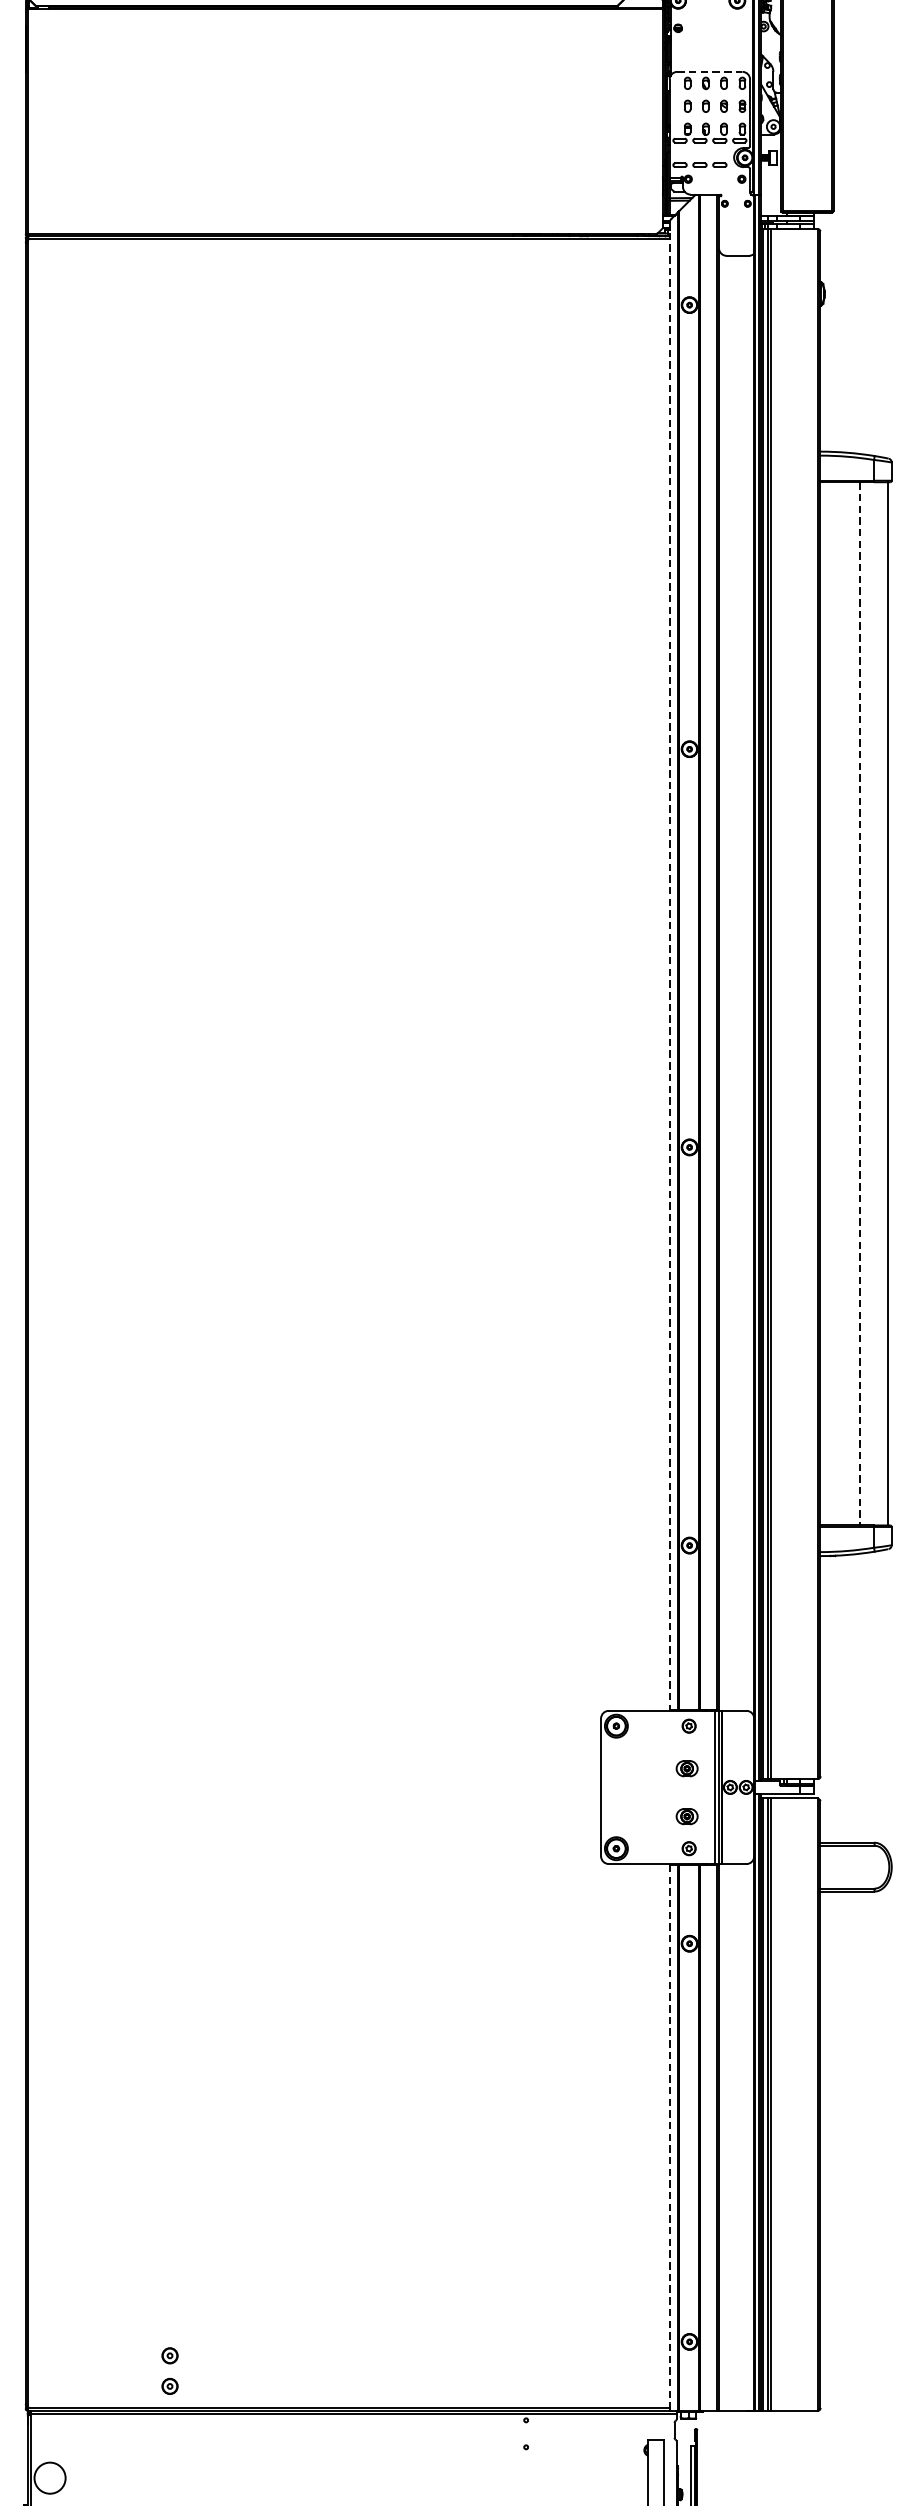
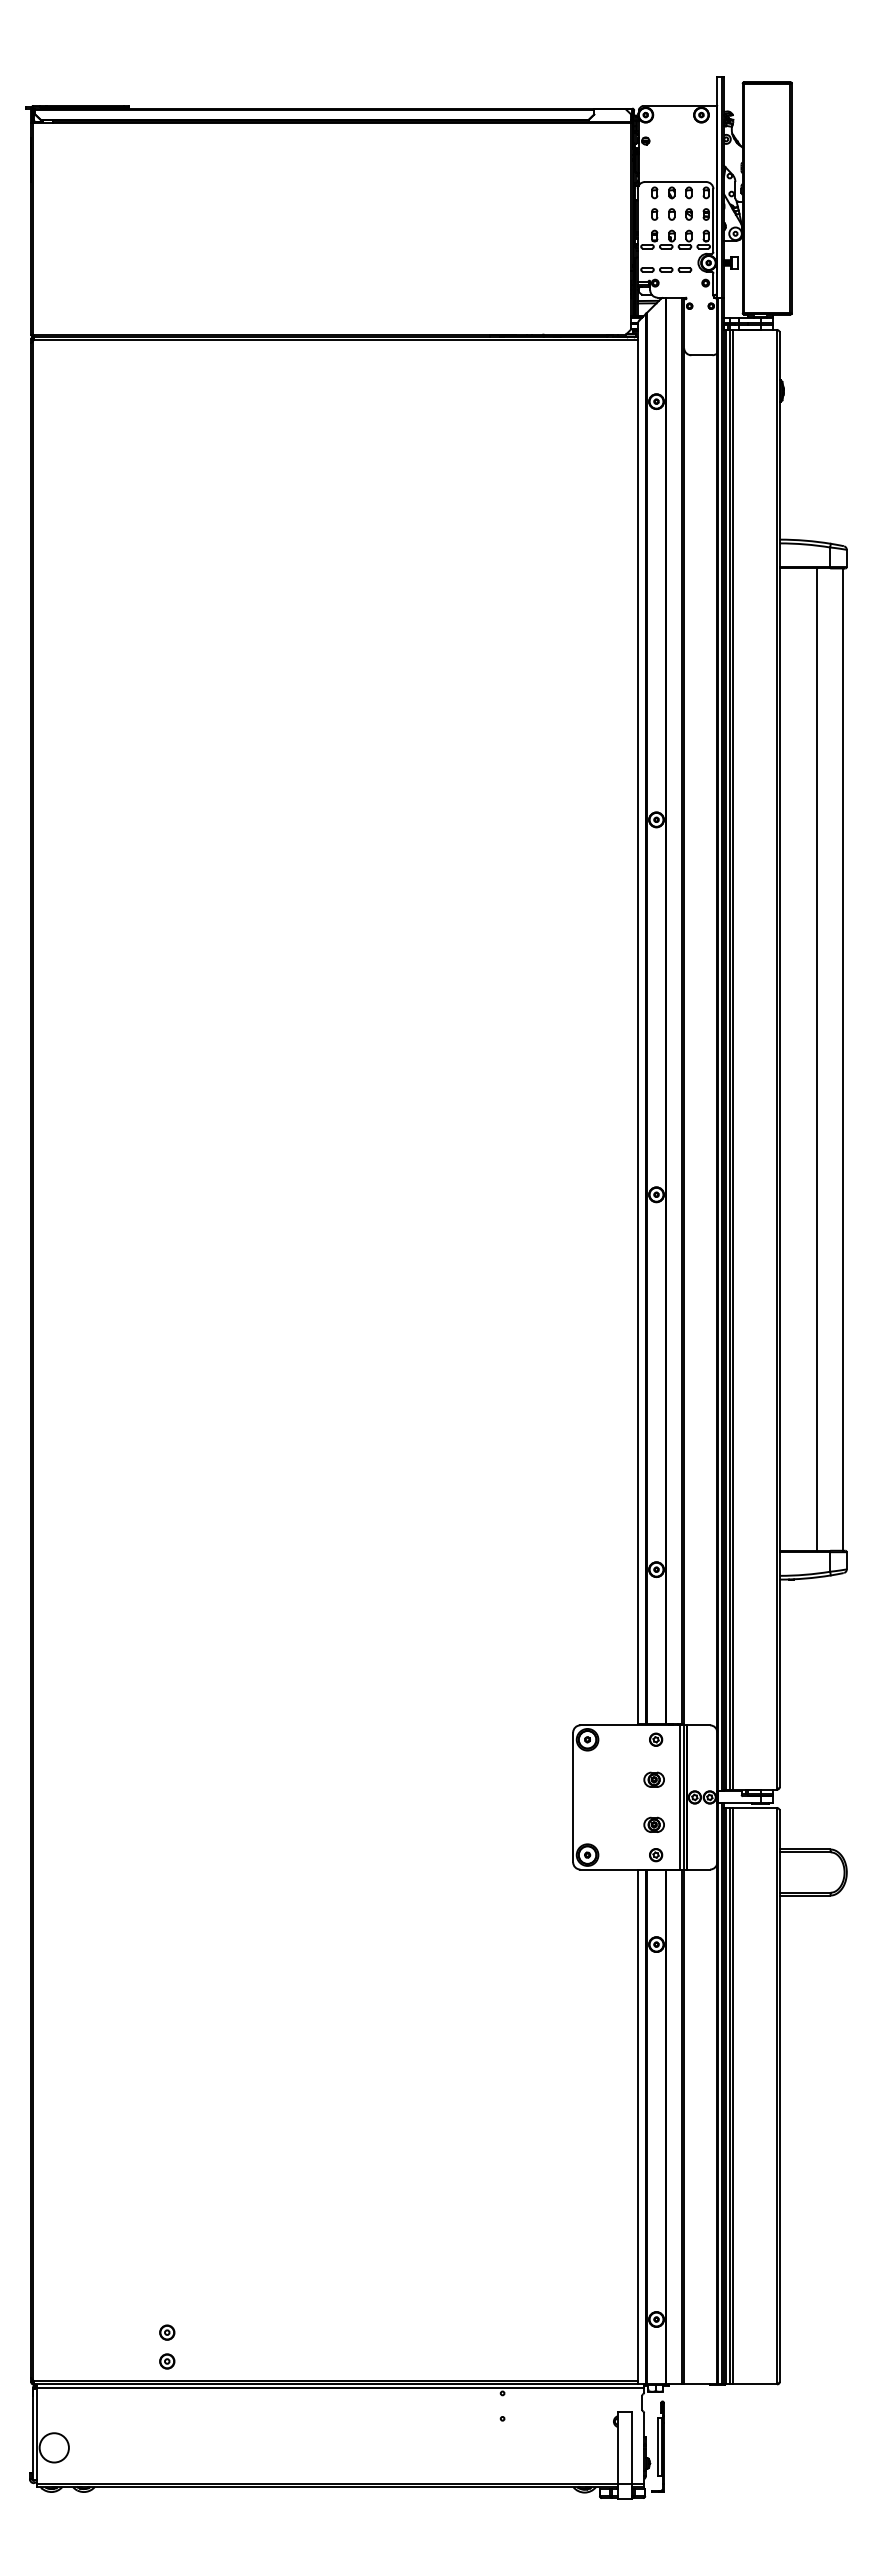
line: (709, 72) -> (675, 182), dashed -> solid
line: (670, 965) -> (638, 1023), dashed -> solid
line: (860, 1004) -> (817, 1060), dashed -> solid
line: (670, 2137) -> (638, 2127), dashed -> solid

